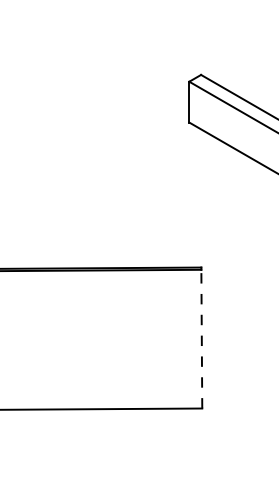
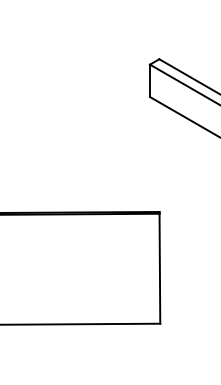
line: (201, 338) -> (159, 268), dashed -> solid

